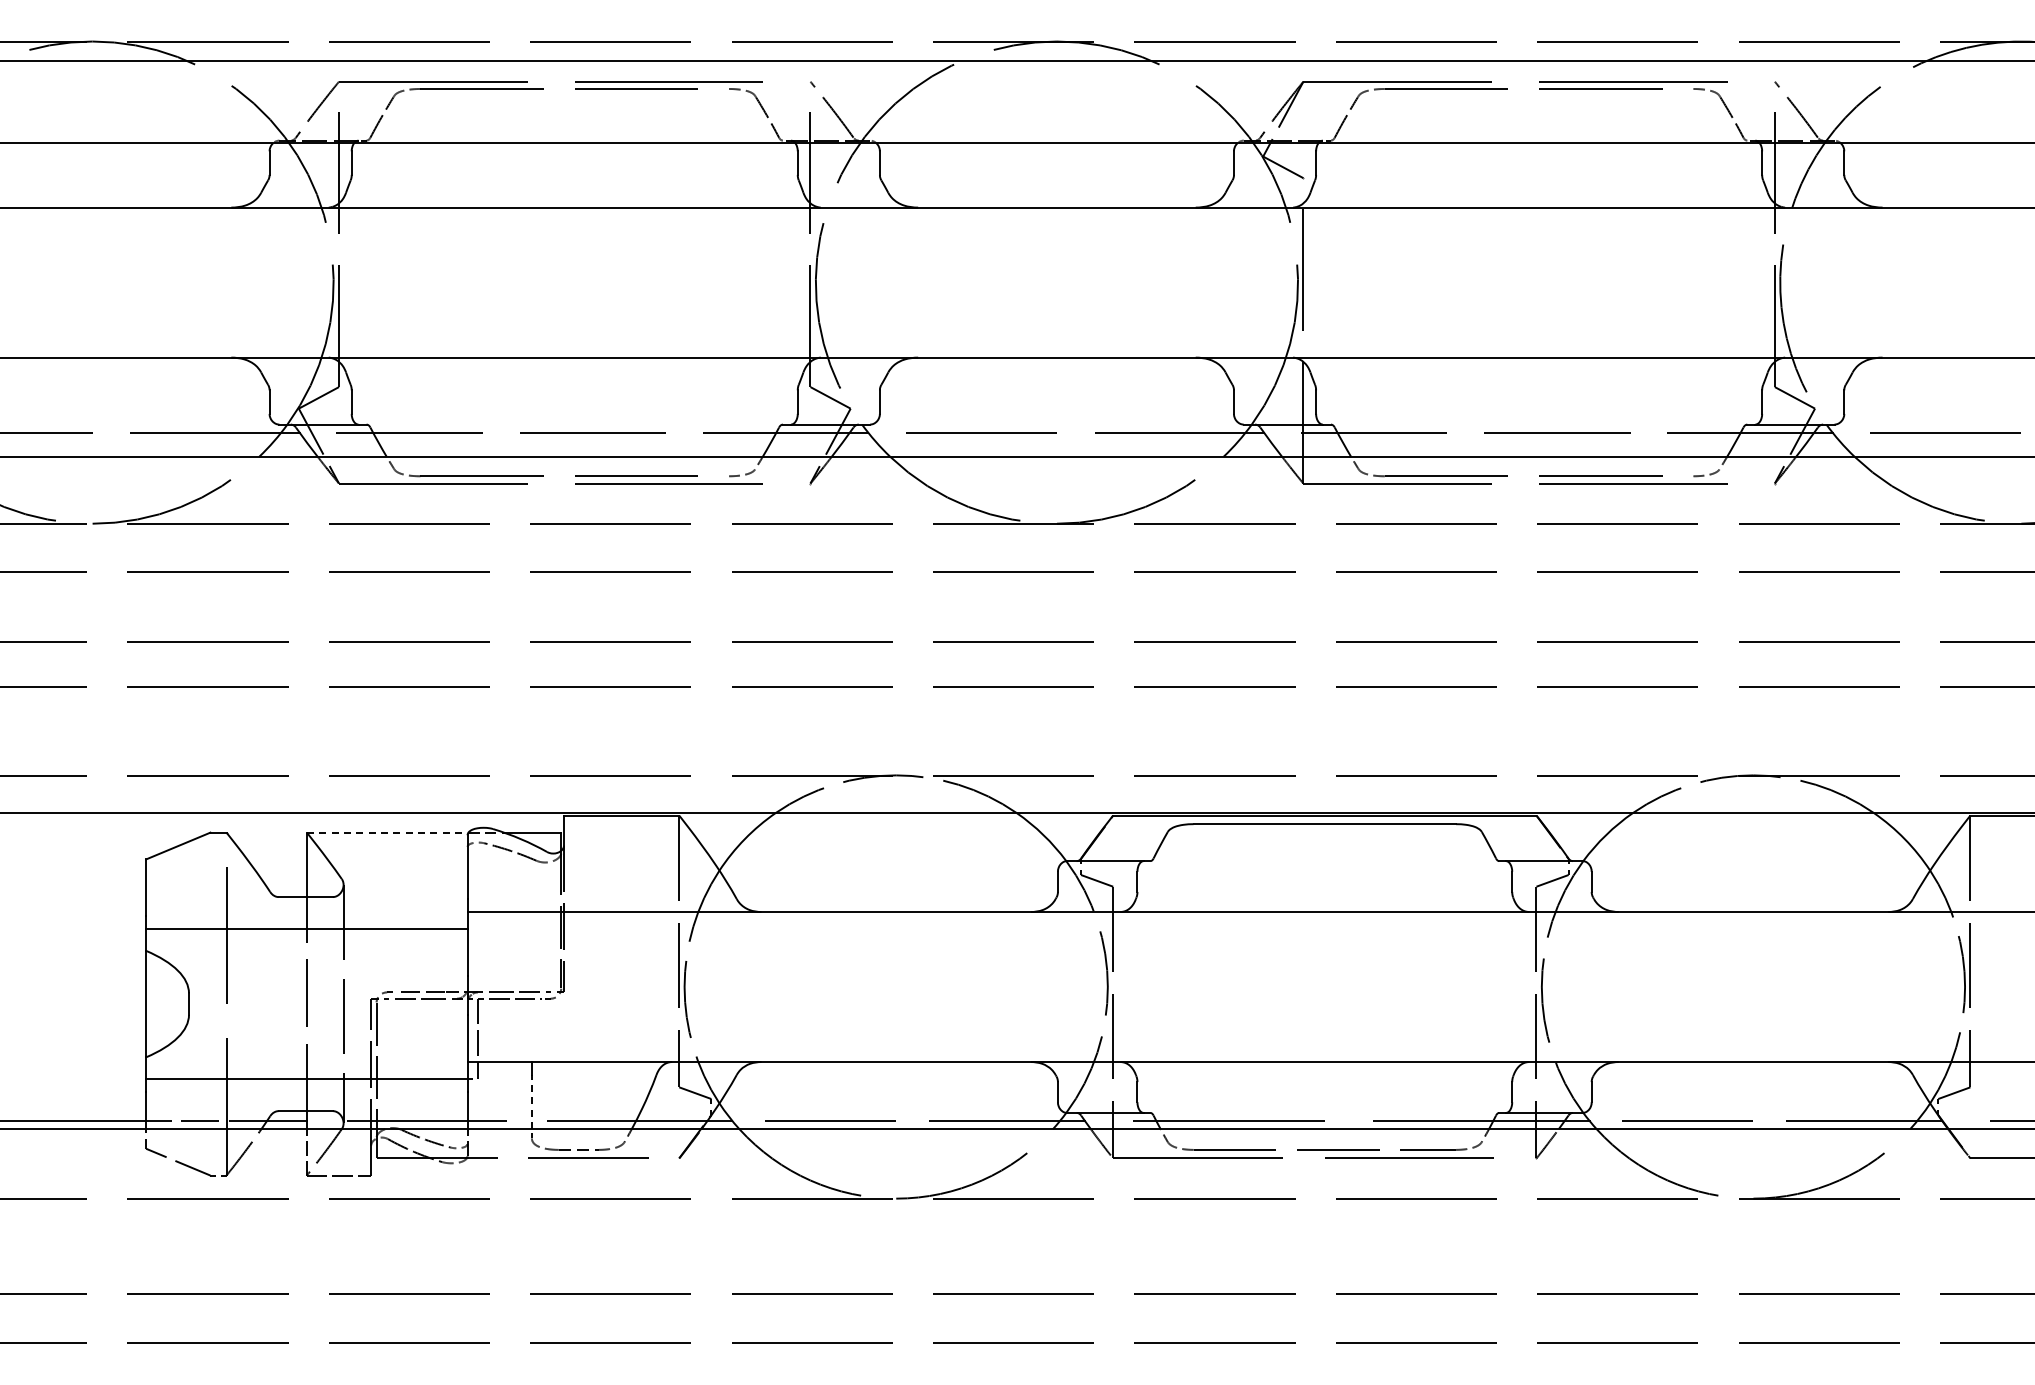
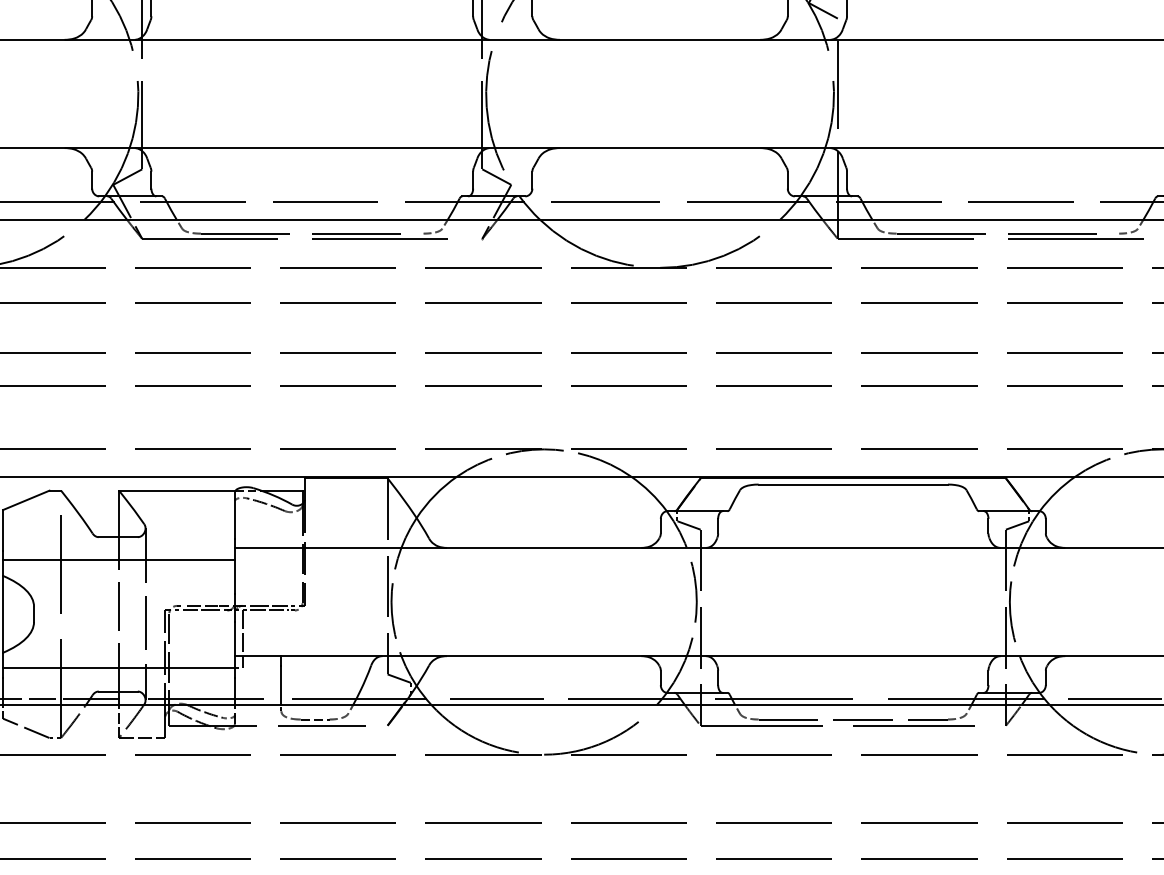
line: (387, 832) -> (177, 490), dashed -> solid
line: (531, 1101) -> (281, 684), dashed -> solid

